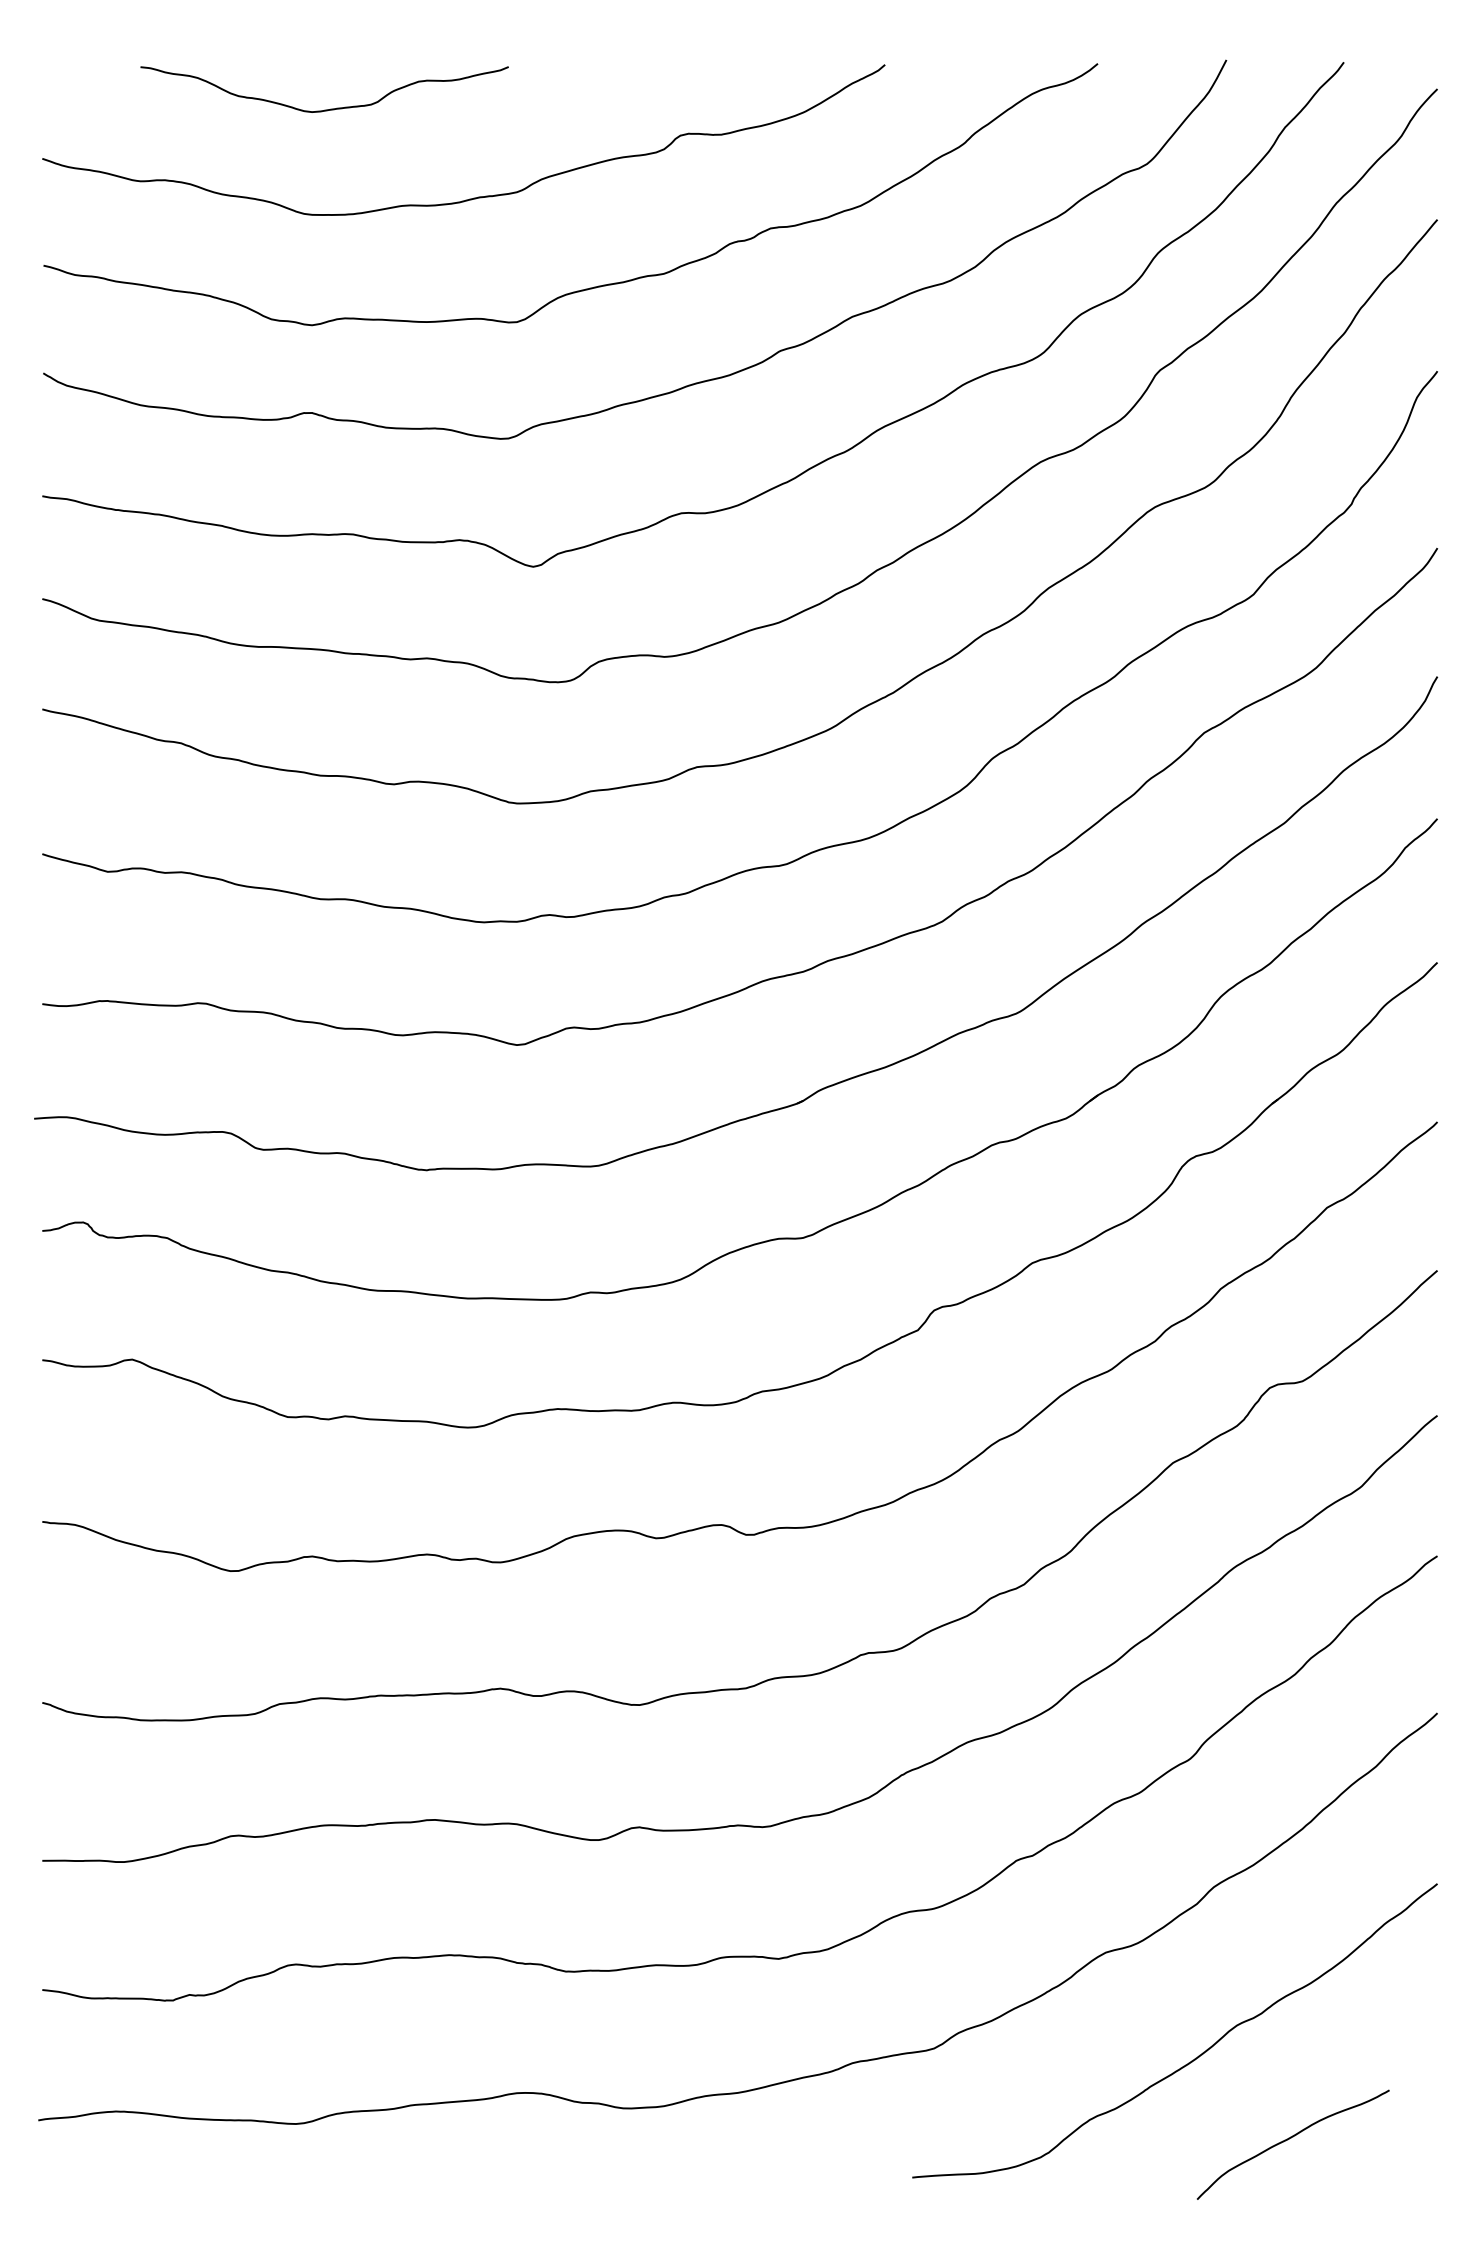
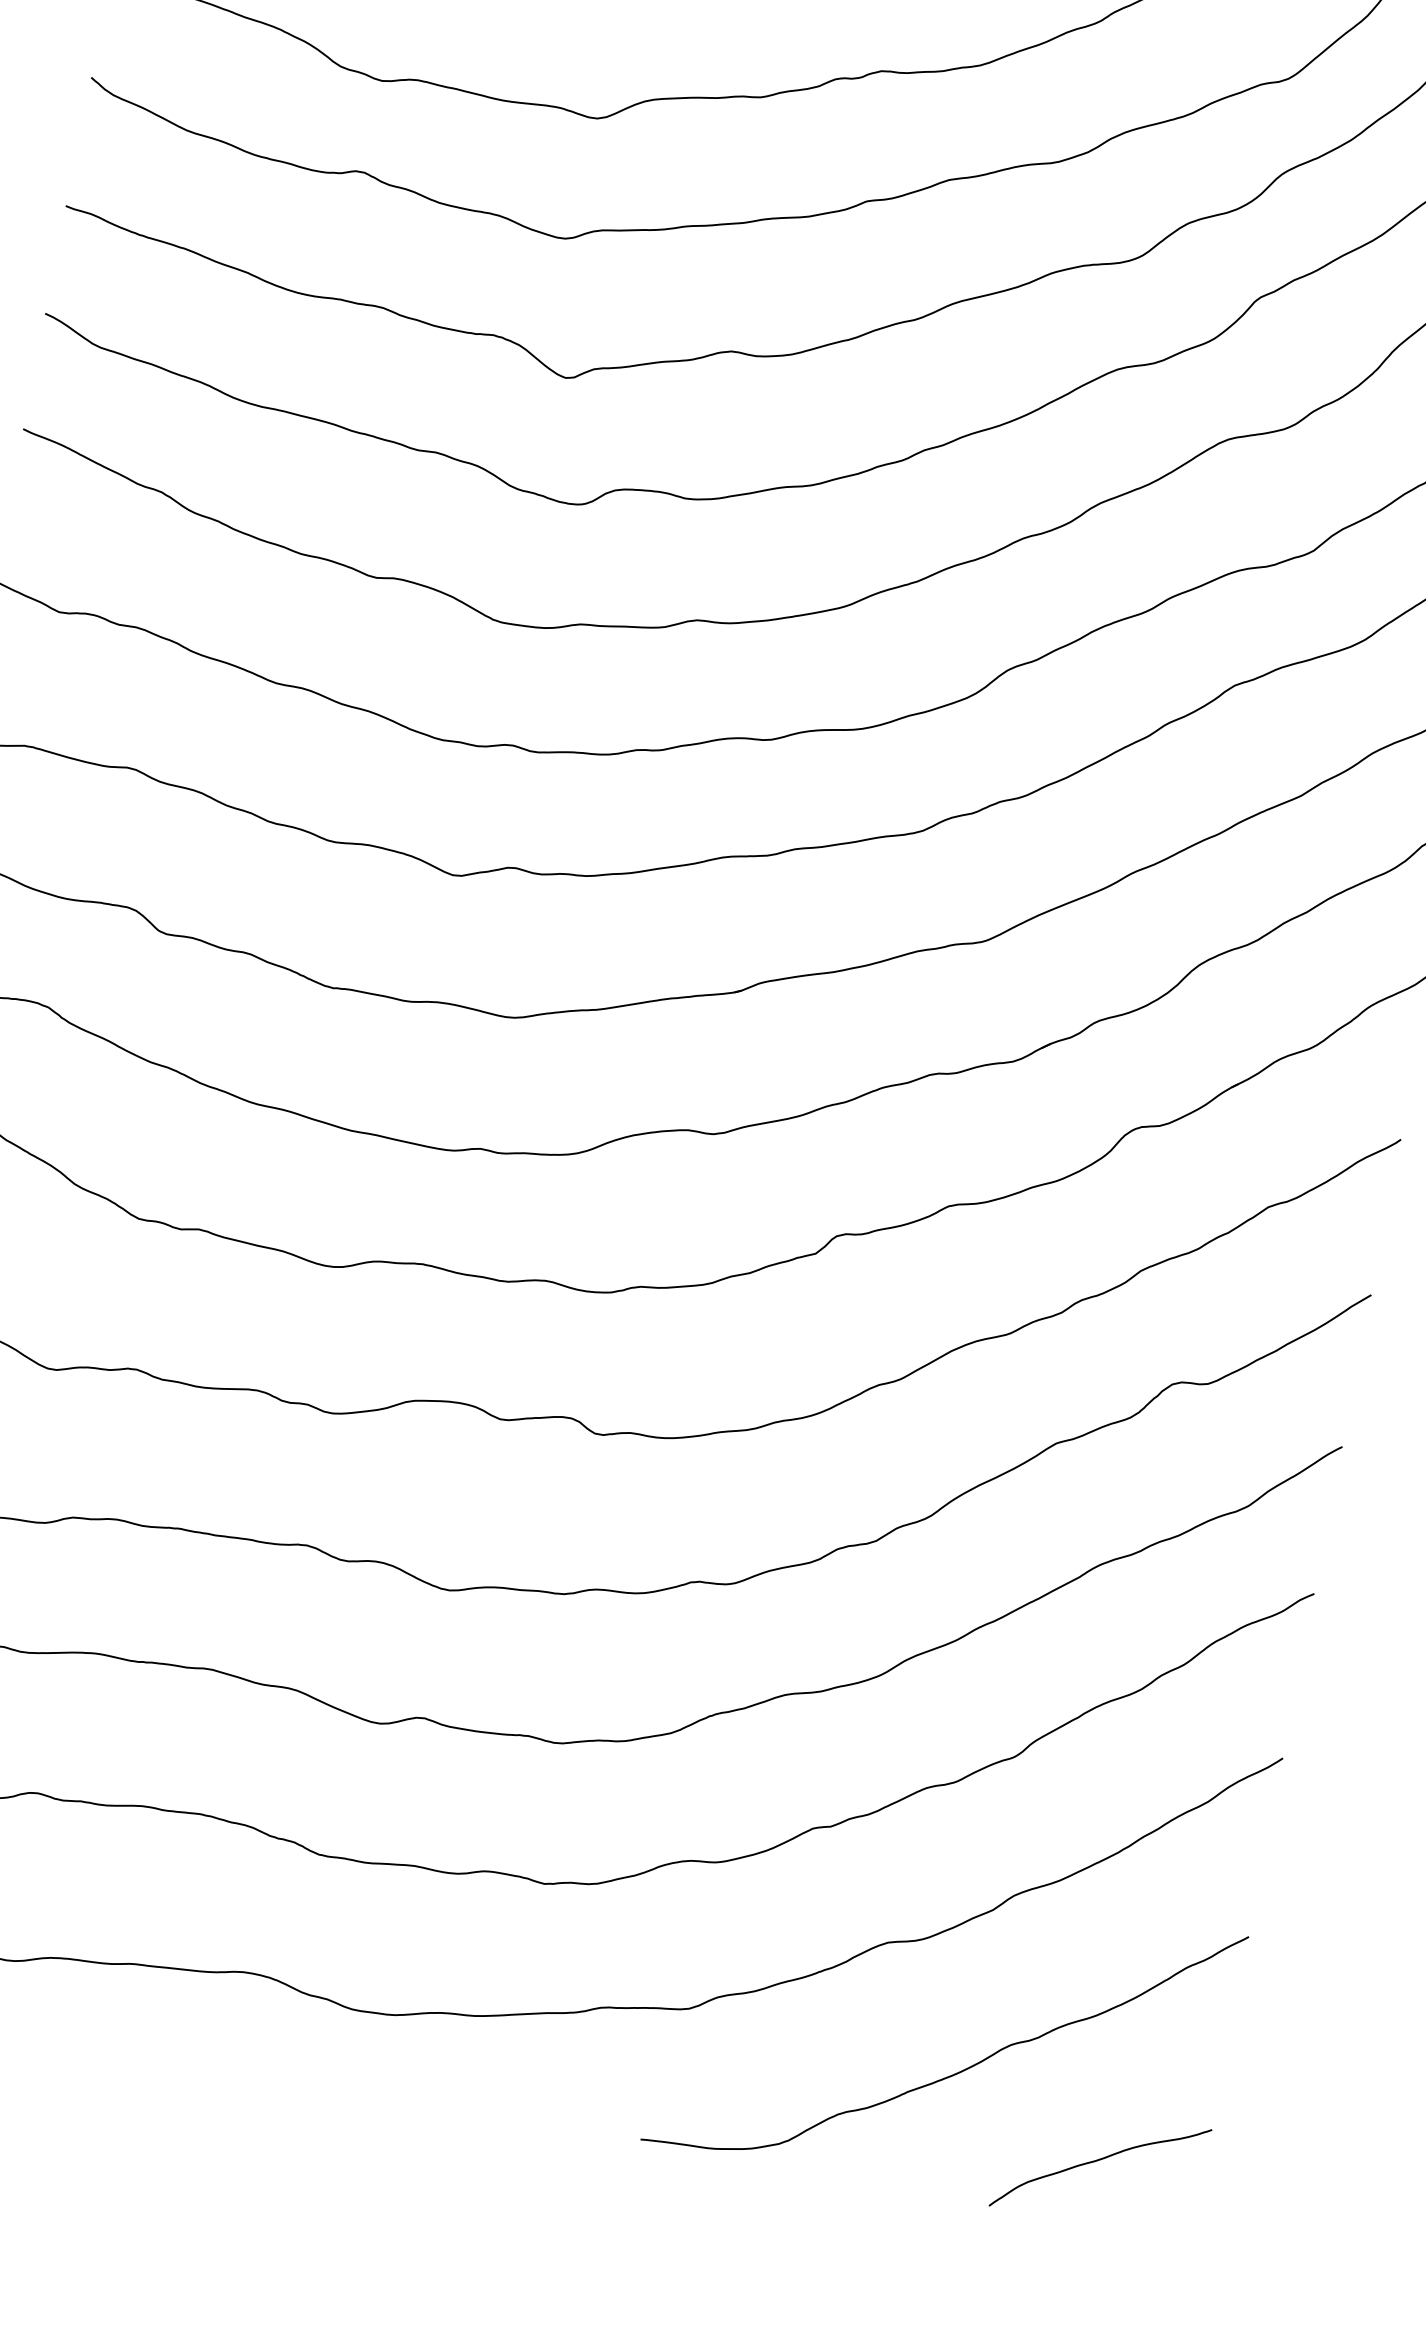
curve: (1291, 2138) -> (1099, 2160), moved

